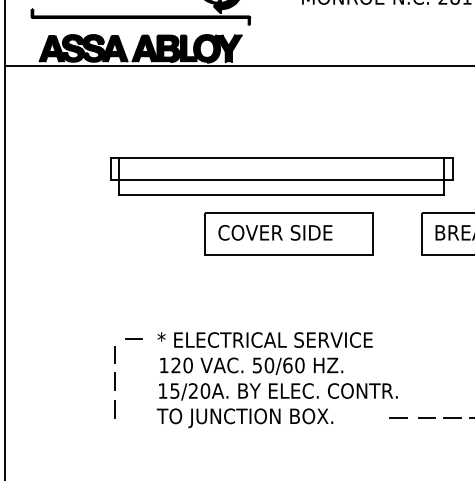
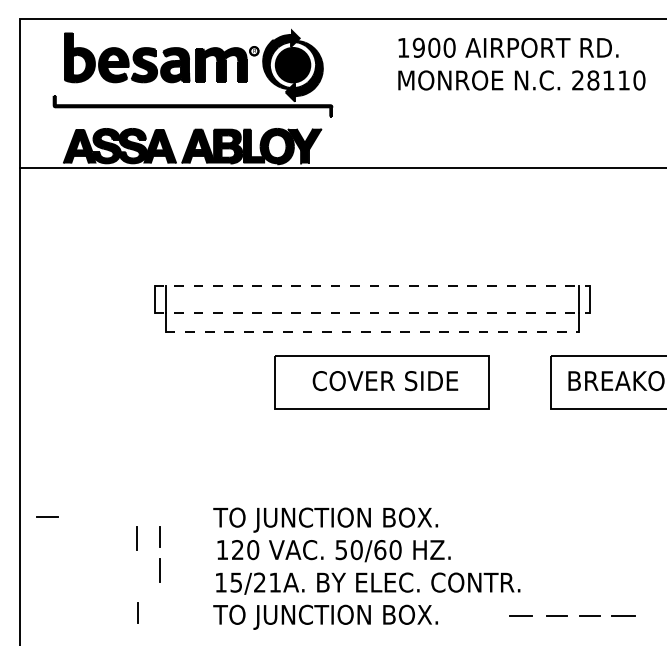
line: (281, 157) -> (372, 285), solid -> dashed
line: (281, 179) -> (372, 313), solid -> dashed
line: (281, 194) -> (372, 332), solid -> dashed
text: (275, 233) -> (385, 381), moved
line: (133, 339) -> (47, 516), moved
text: (264, 341) -> (350, 519), * ELECTRICAL SERVICE -> TO JUNCTION BOX.
line: (96, 356) -> (136, 538), added
text: (205, 390) -> (275, 582), 15/20A. -> 15/21A.
line: (114, 408) -> (137, 612), moved

